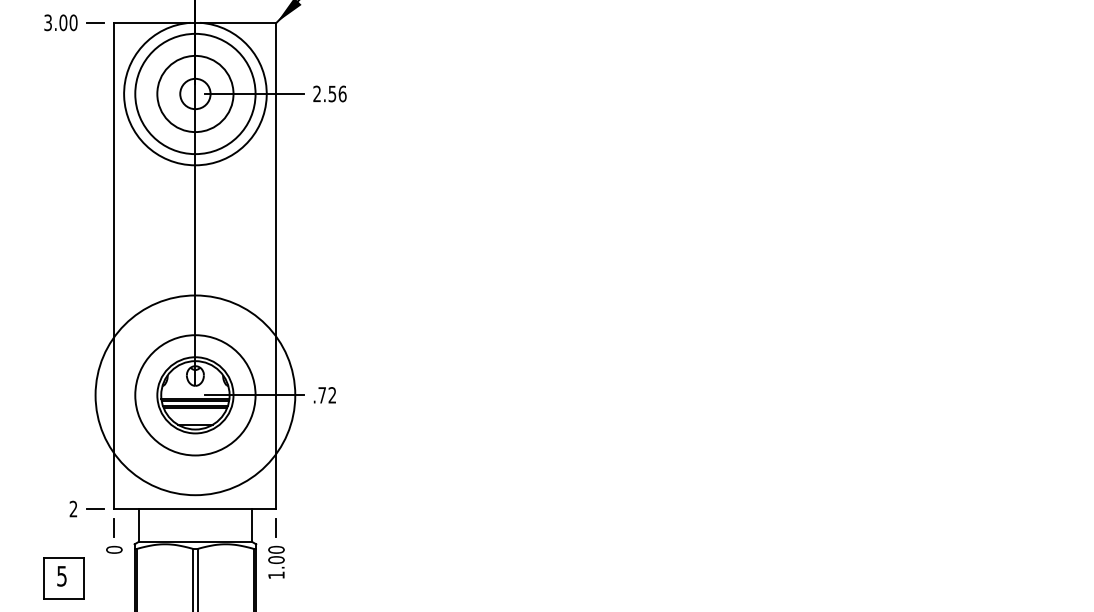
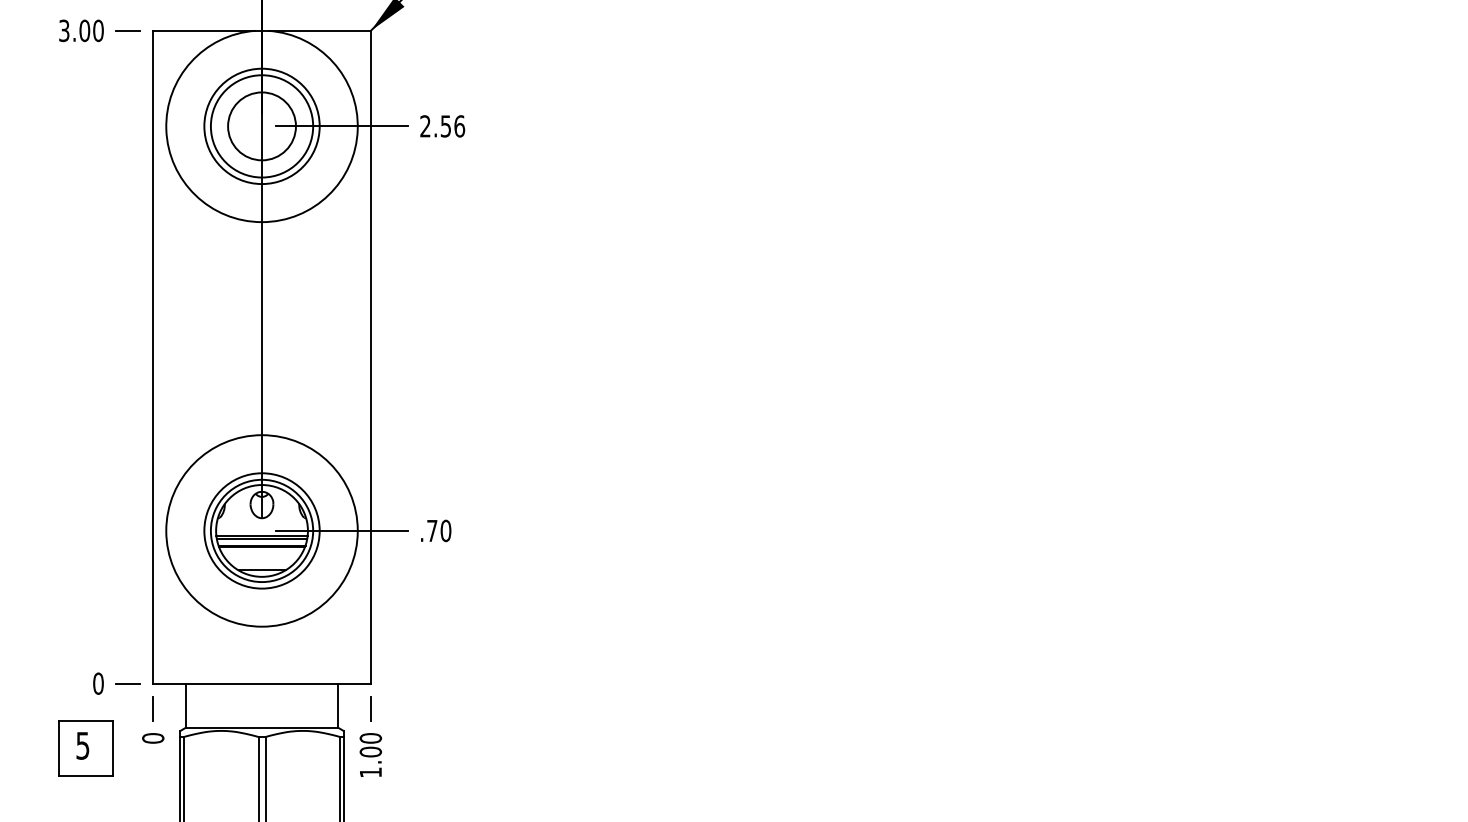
circle: (195, 94) -> (261, 126), size x0.71
circle: (195, 94) -> (261, 126), size x1.67
circle: (195, 395) -> (261, 530), size x0.71
circle: (195, 395) -> (261, 530), size x0.71
text: (332, 395) -> (445, 530), .72 -> .70
text: (73, 508) -> (98, 683), 2 -> 0
part: (63, 578) -> (85, 748), moved

